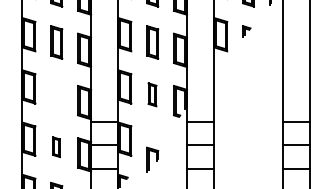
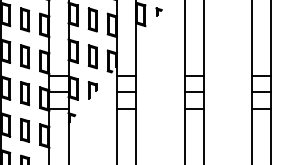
part: (55, 94) -> (24, 56), added
part: (152, 94) -> (92, 56), size x1.43
part: (55, 146) -> (24, 93), size x1.67
part: (152, 159) -> (92, 90), moved

